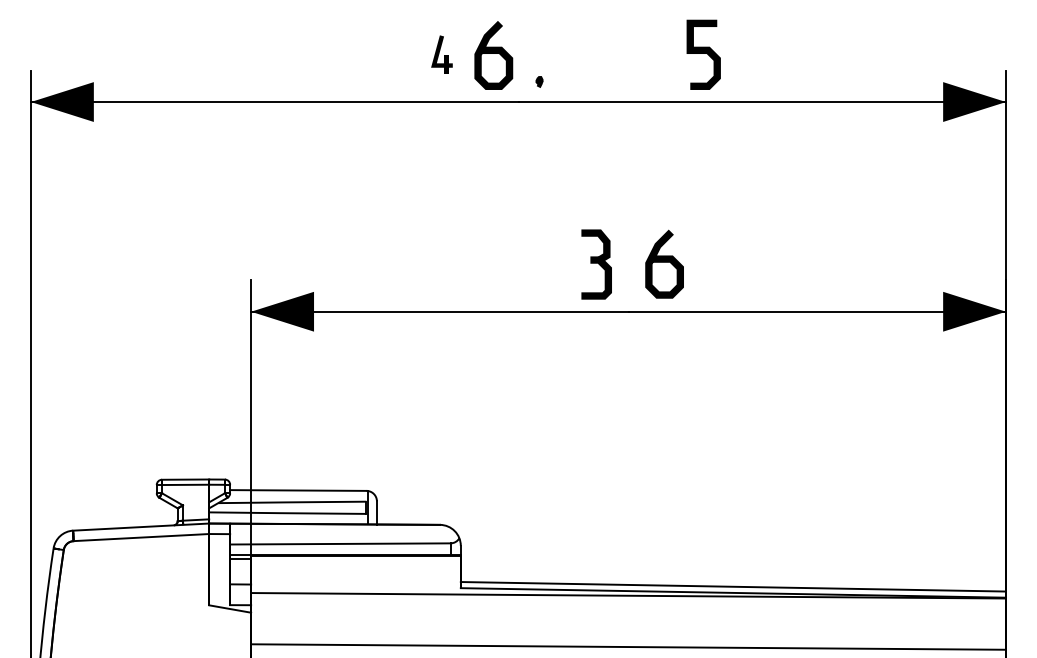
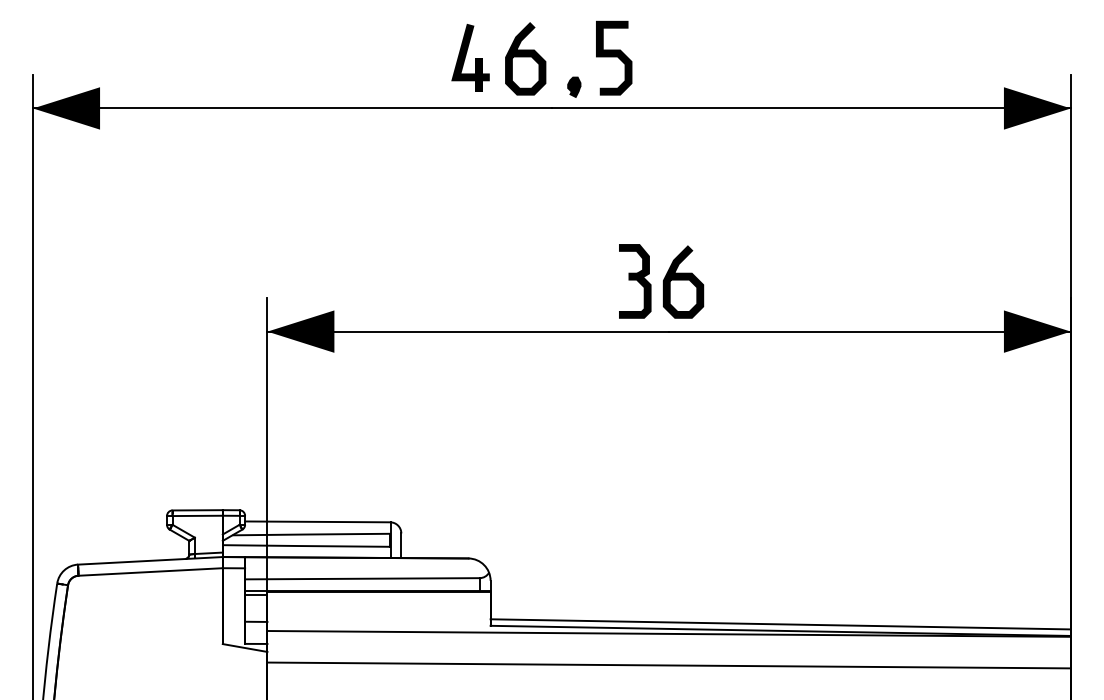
part: (441, 54) -> (470, 57), size x1.67
curve: (704, 54) -> (614, 57), moved
part: (539, 81) -> (574, 86), size x1.67
curve: (664, 262) -> (683, 280), moved
line: (627, 647) -> (668, 665), moved

